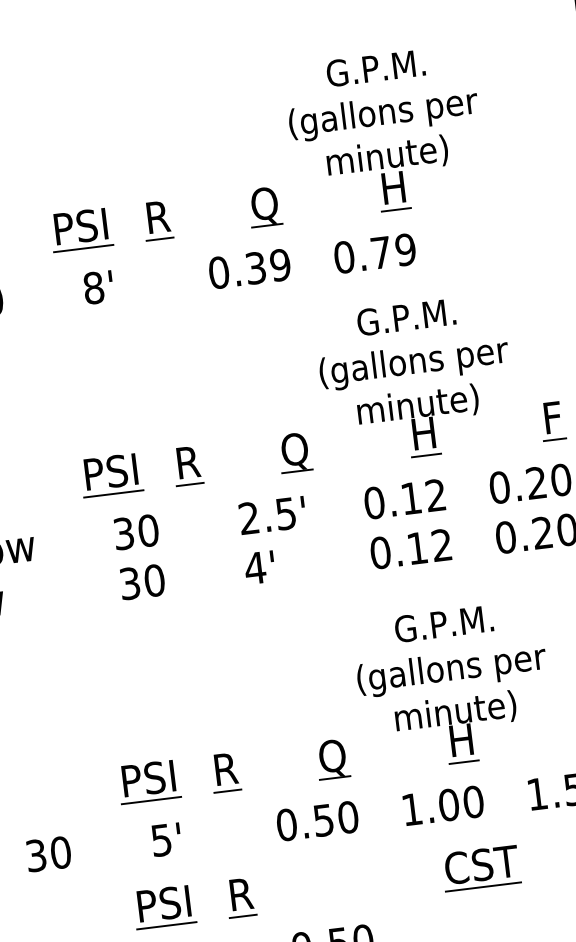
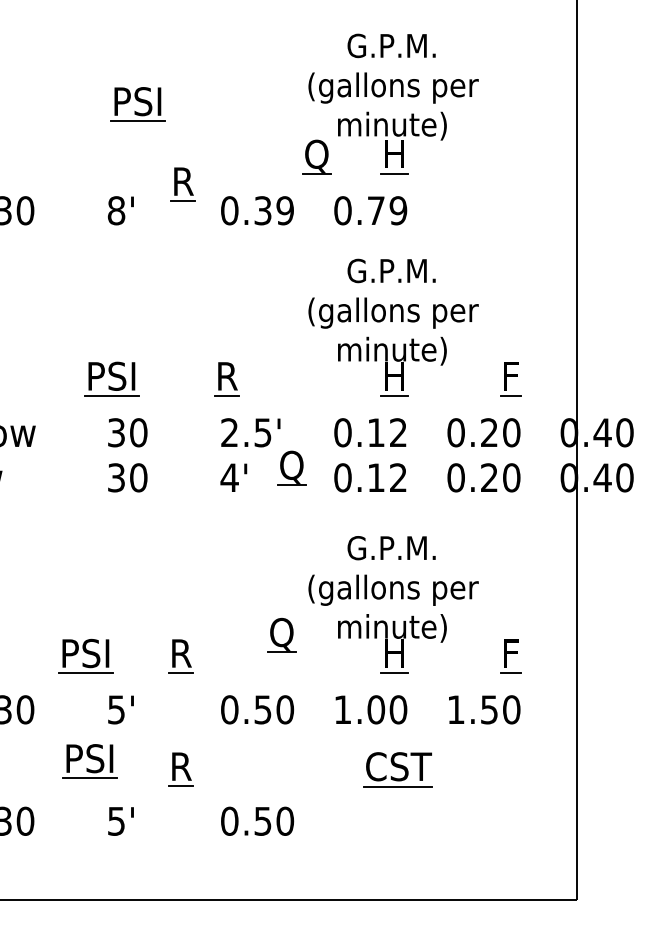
part: (264, 206) -> (316, 156), moved
part: (157, 220) -> (182, 184), moved
part: (80, 229) -> (137, 104), moved
part: (294, 451) -> (291, 467), moved
part: (187, 466) -> (226, 379), moved
part: (332, 758) -> (281, 634), moved
part: (148, 780) -> (85, 655), moved
part: (164, 907) -> (89, 761), moved

